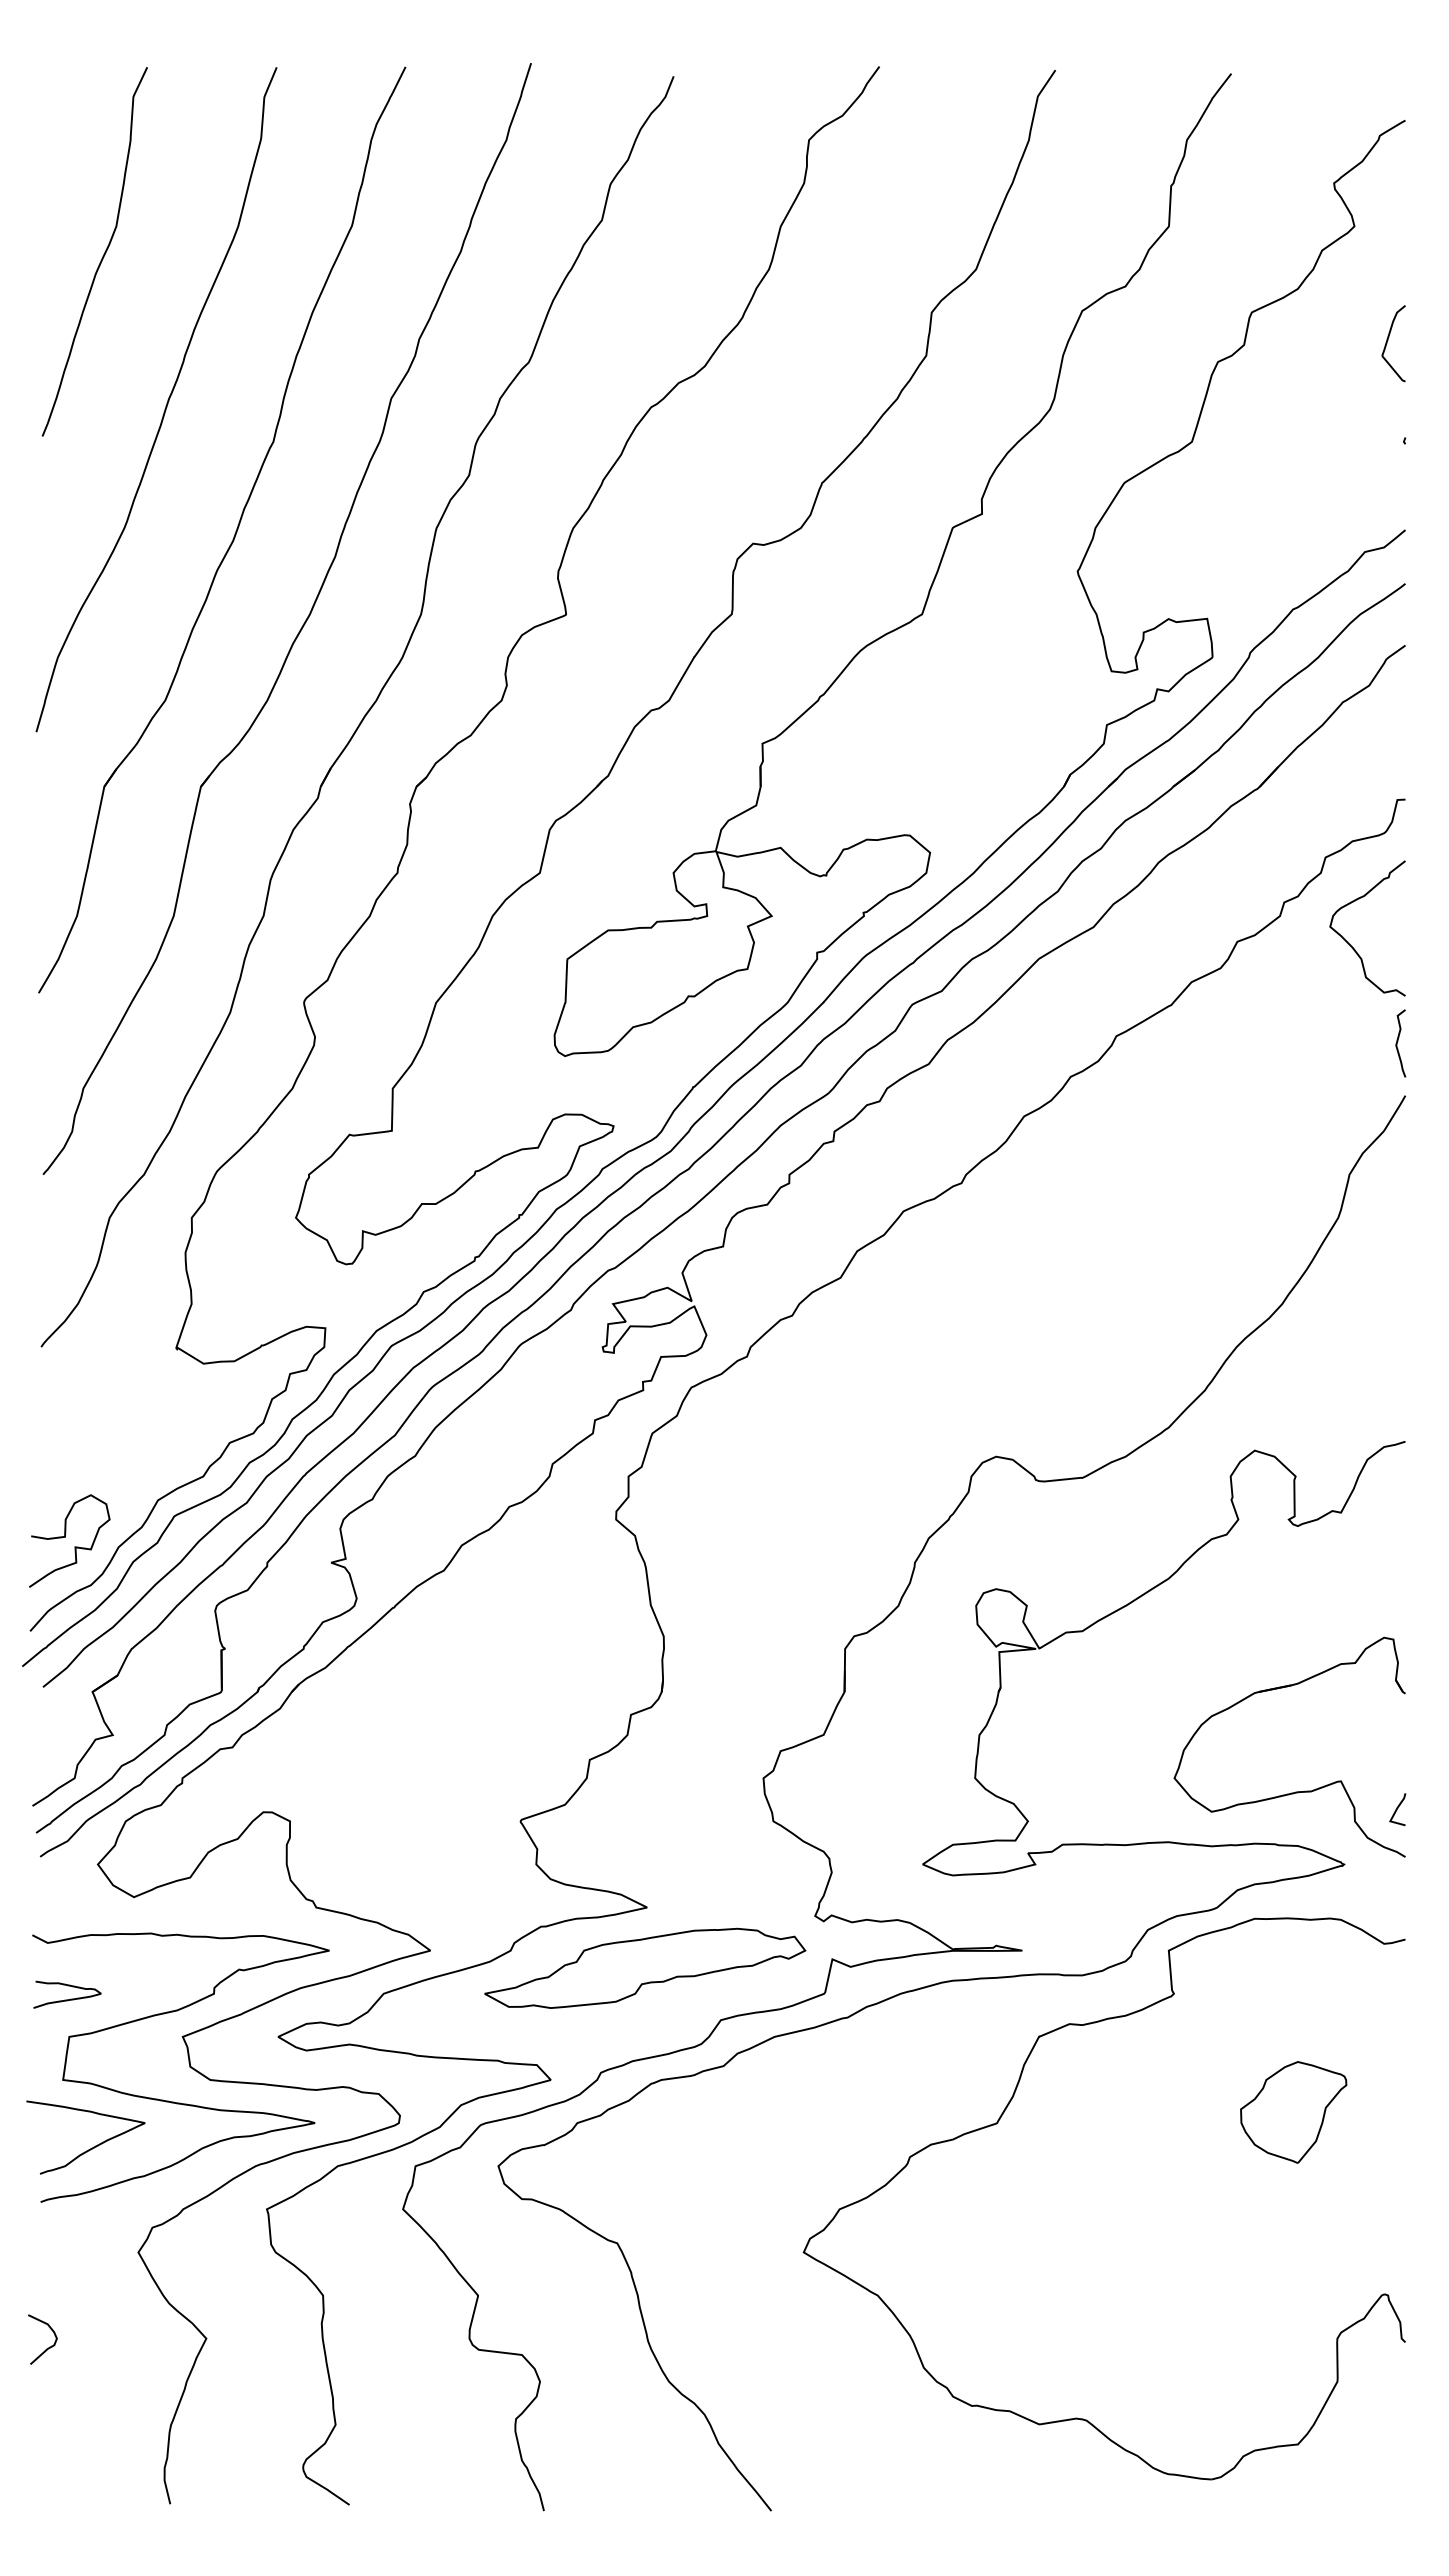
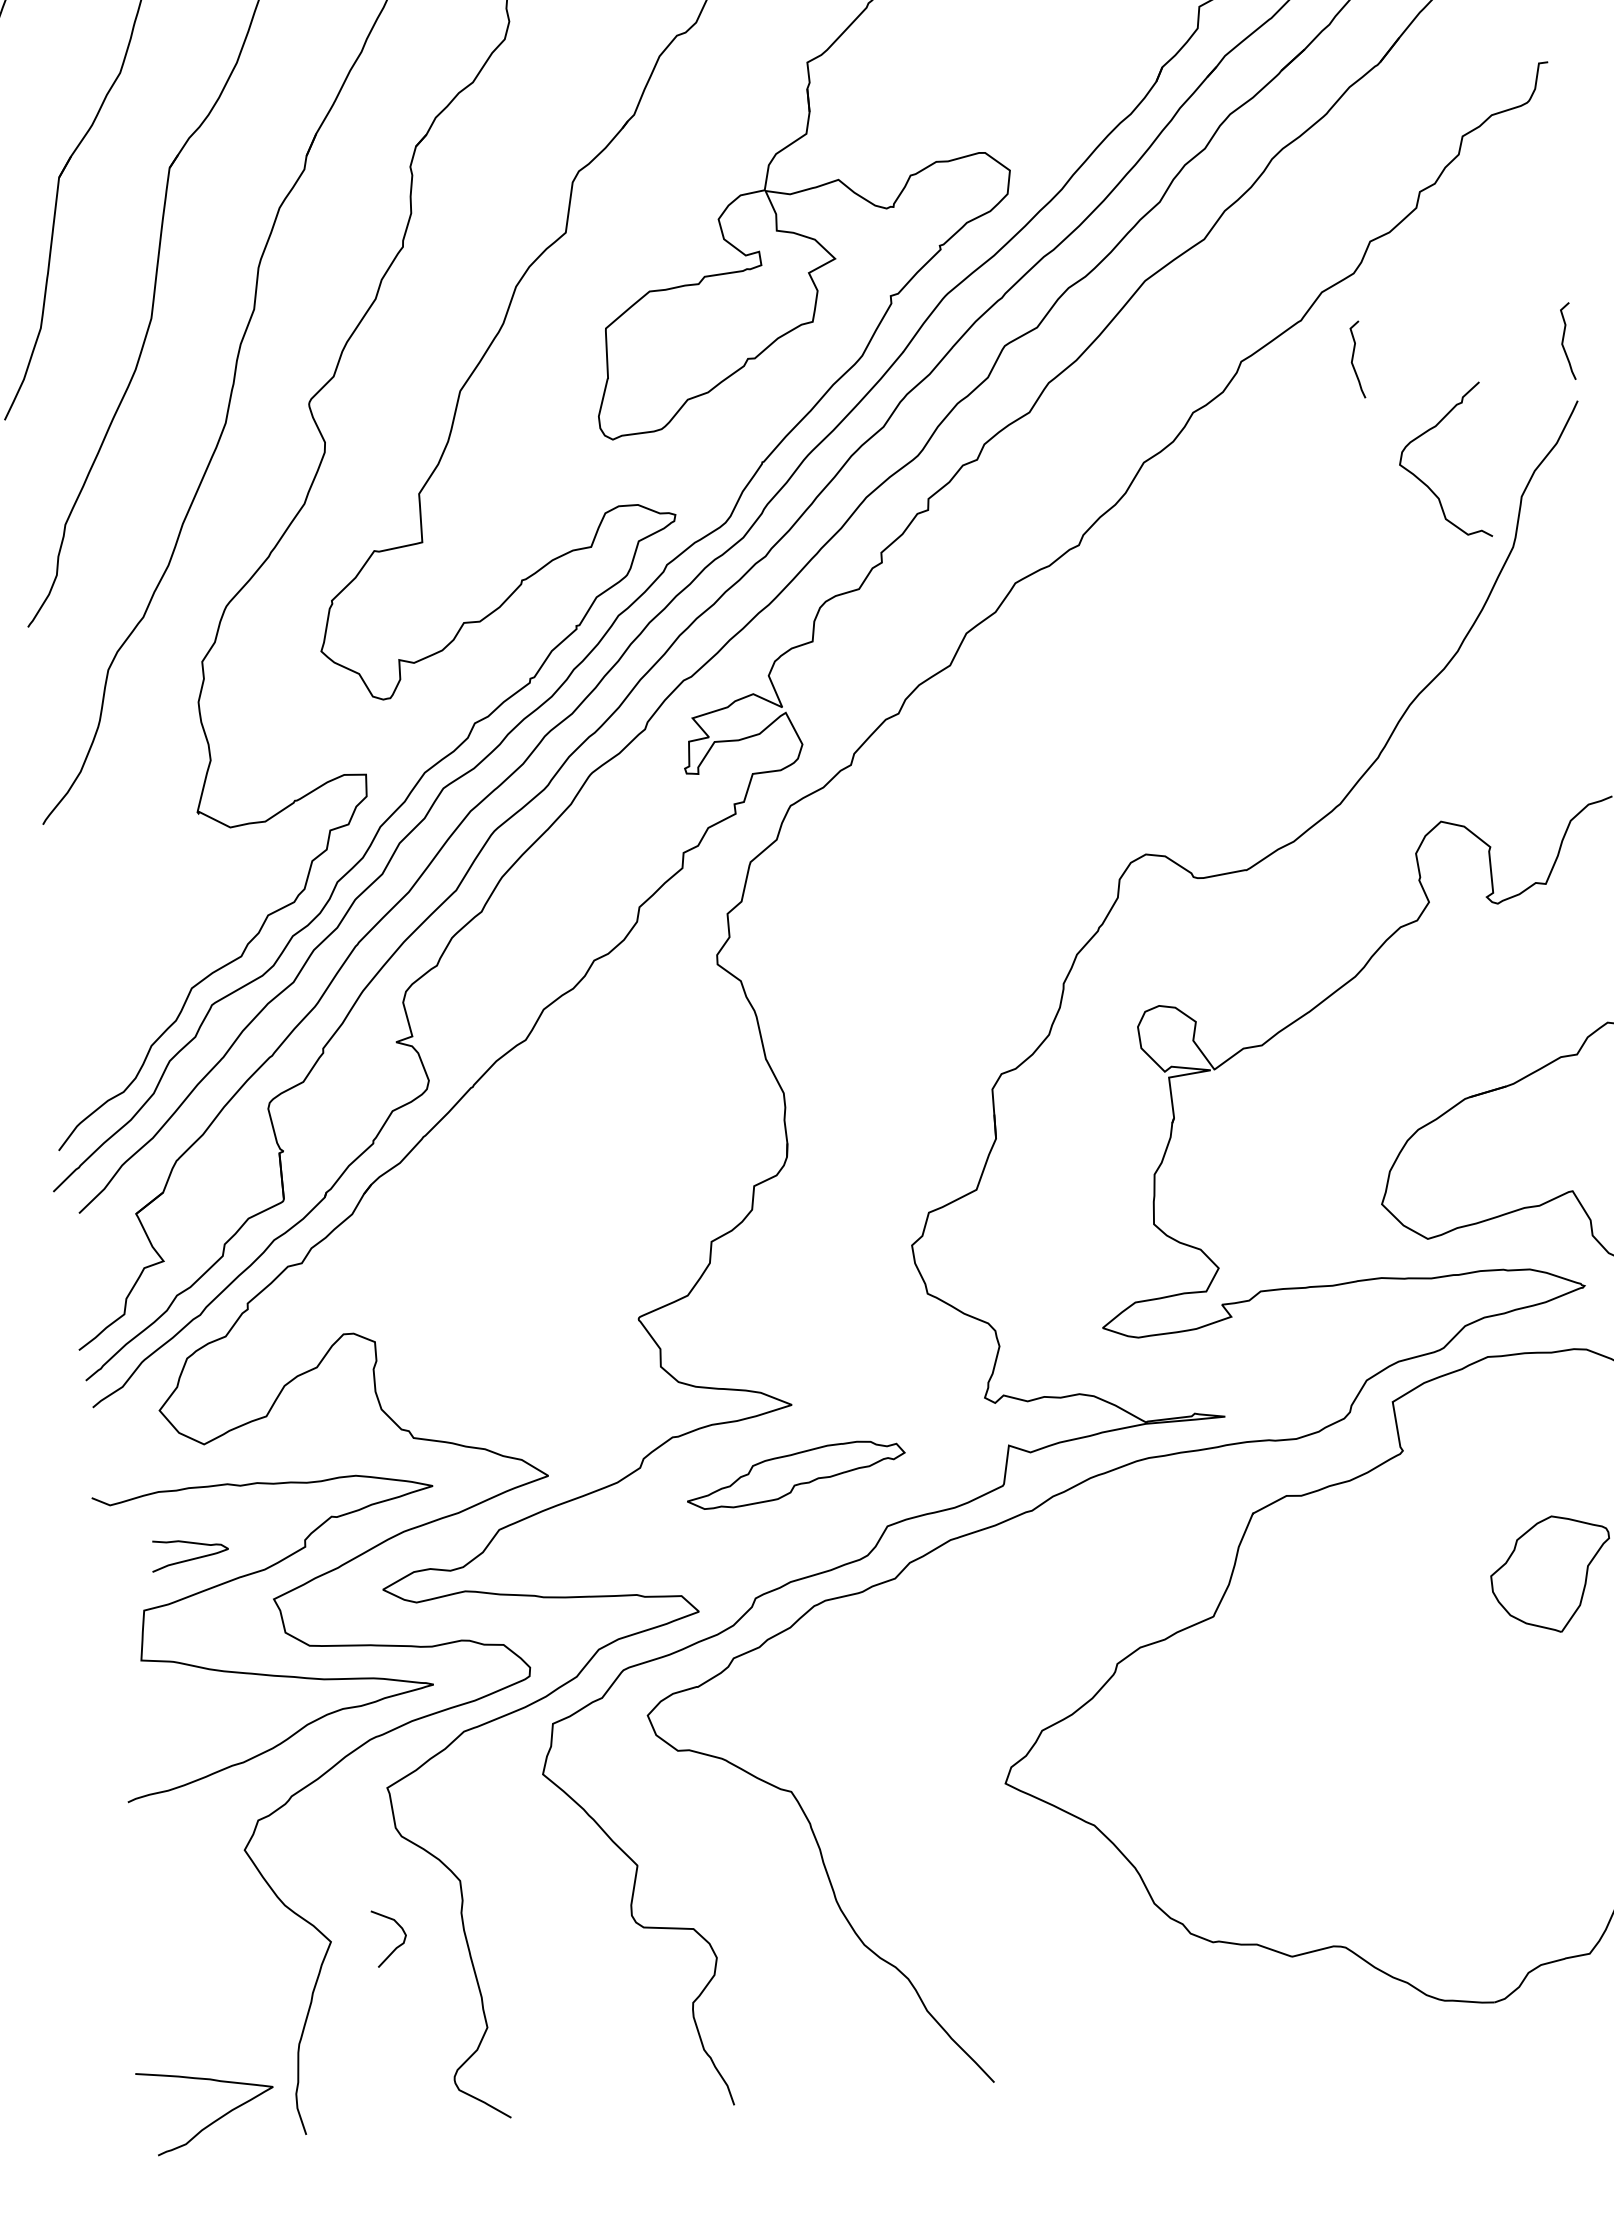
curve: (1350, 944) -> (1424, 483), moved
curve: (1214, 1041) -> (1354, 357), added
curve: (65, 1537) -> (89, 1039), removed
part: (645, 1967) -> (796, 1473), size x0.6
curve: (70, 1998) -> (193, 1557), moved
curve: (91, 2147) -> (214, 2120), moved
curve: (46, 2348) -> (395, 1947), moved

